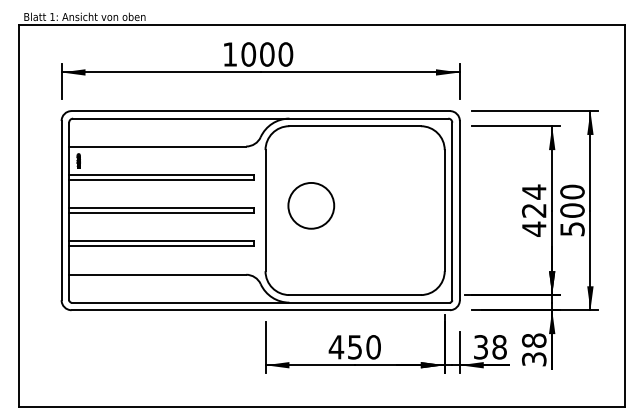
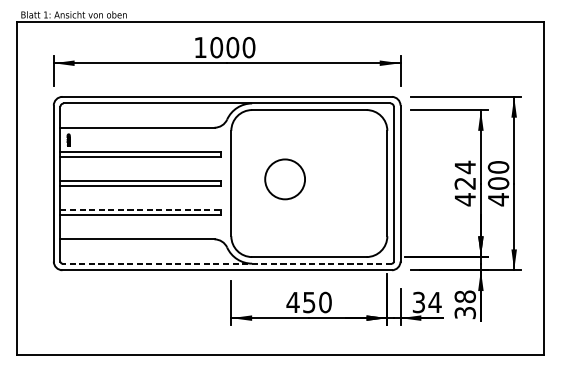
circle: (311, 205) -> (285, 179), moved
text: (572, 228) -> (498, 199), 500 -> 400
line: (161, 240) -> (140, 209), solid -> dashed
line: (260, 302) -> (226, 263), solid -> dashed
text: (499, 347) -> (435, 302), 38 -> 34

